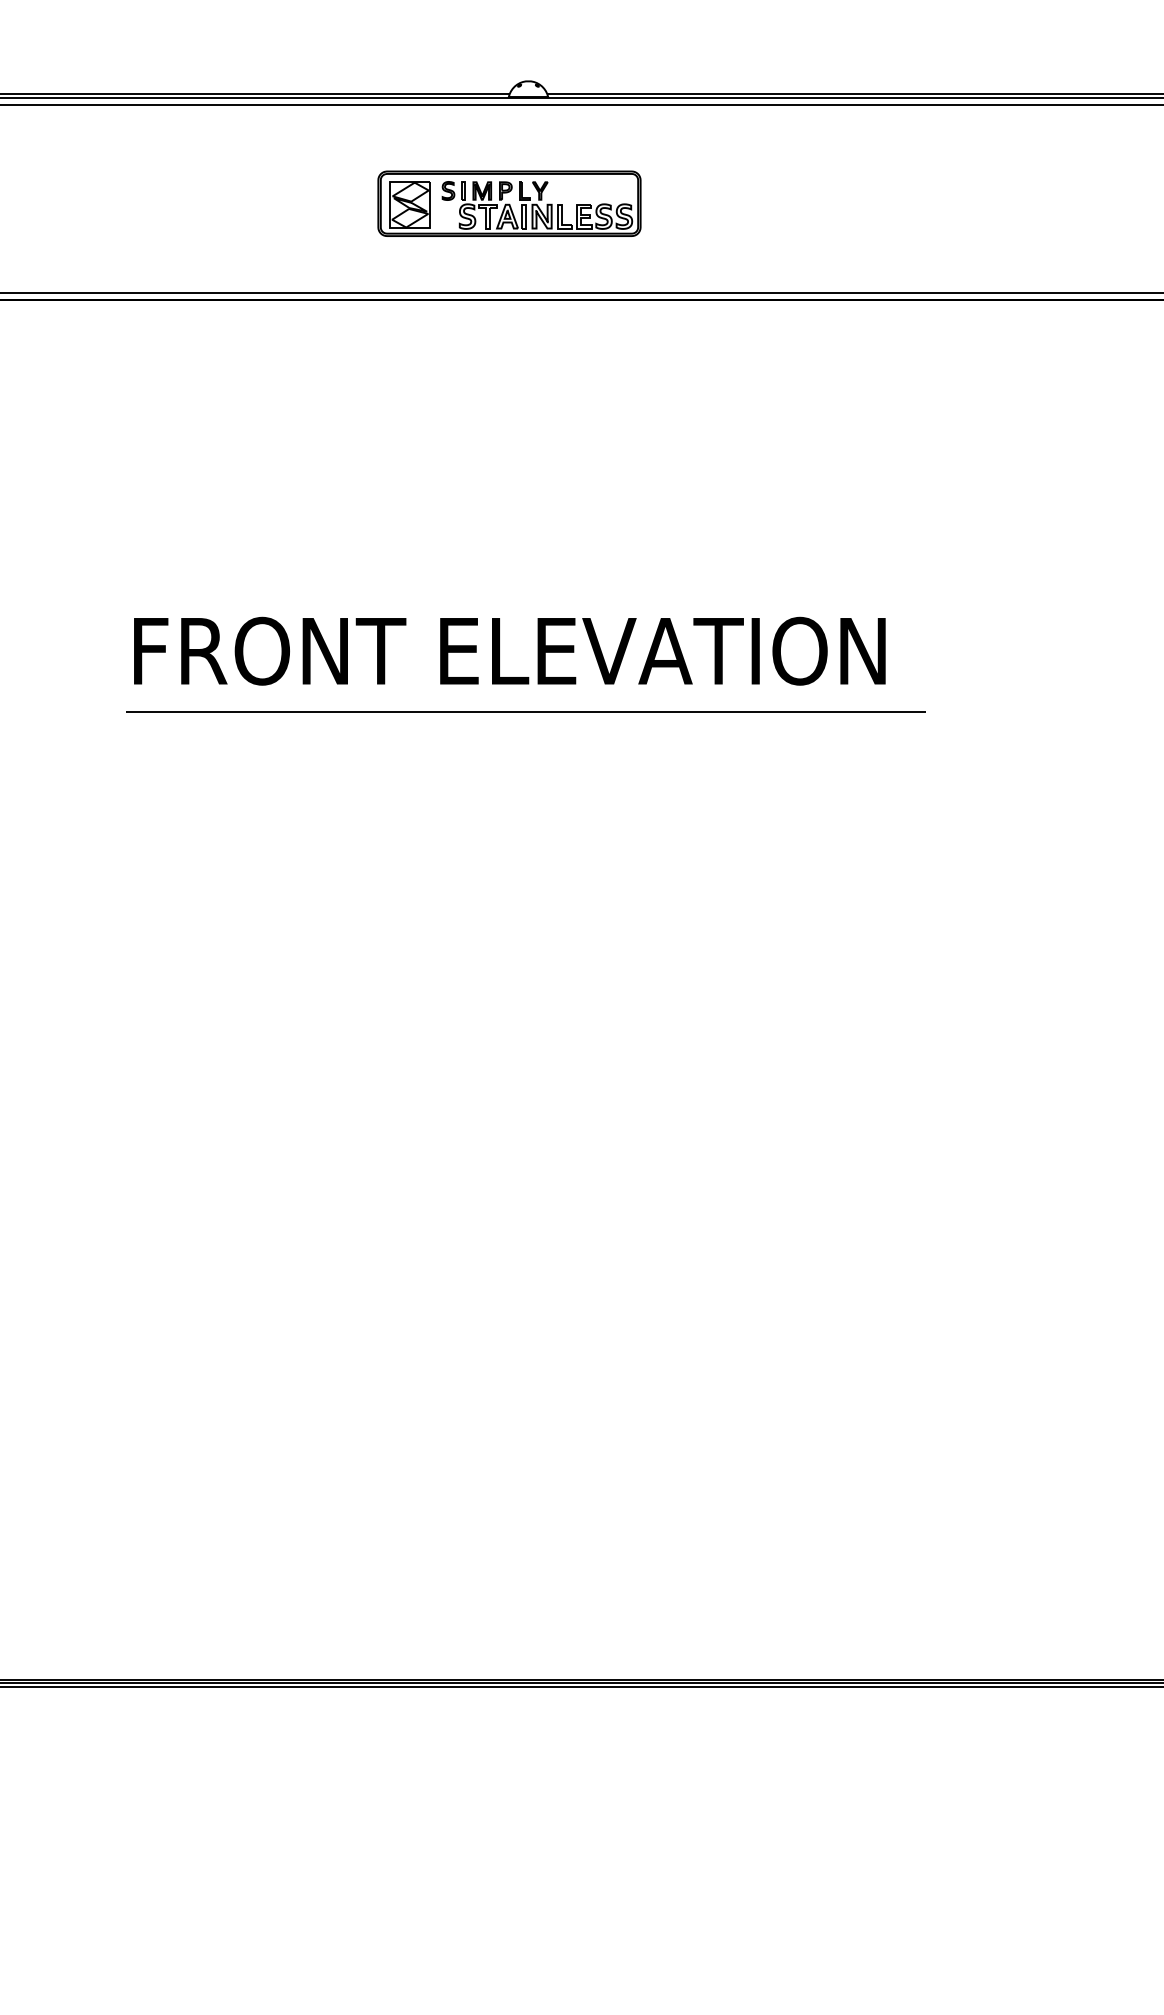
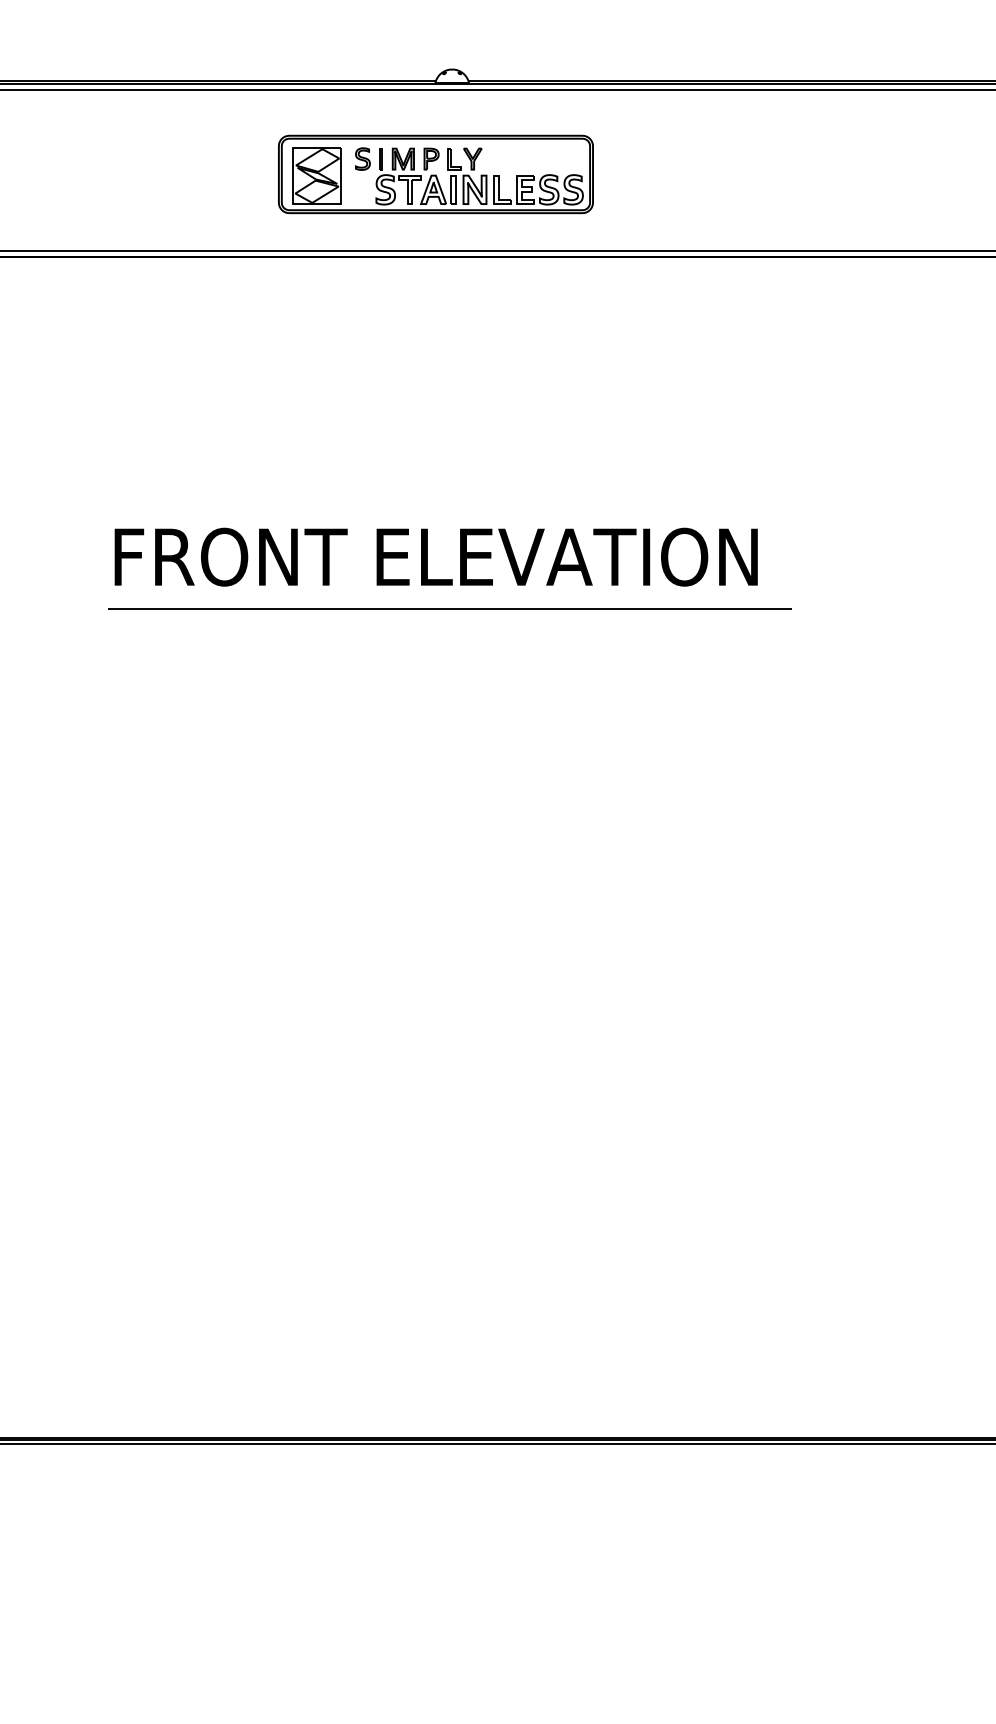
part: (509, 203) -> (435, 174), size x1.4

